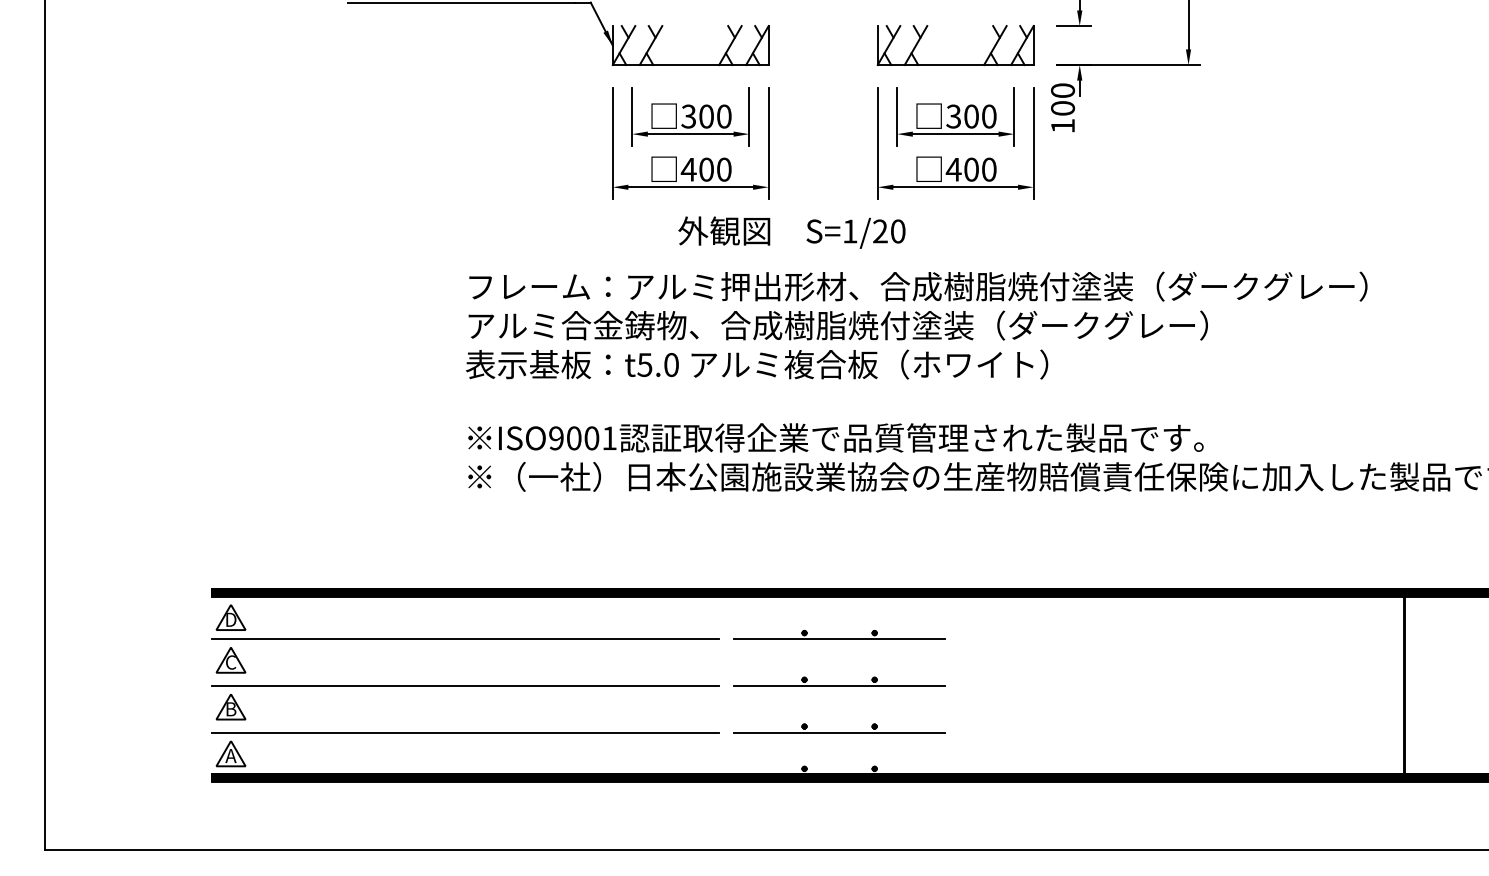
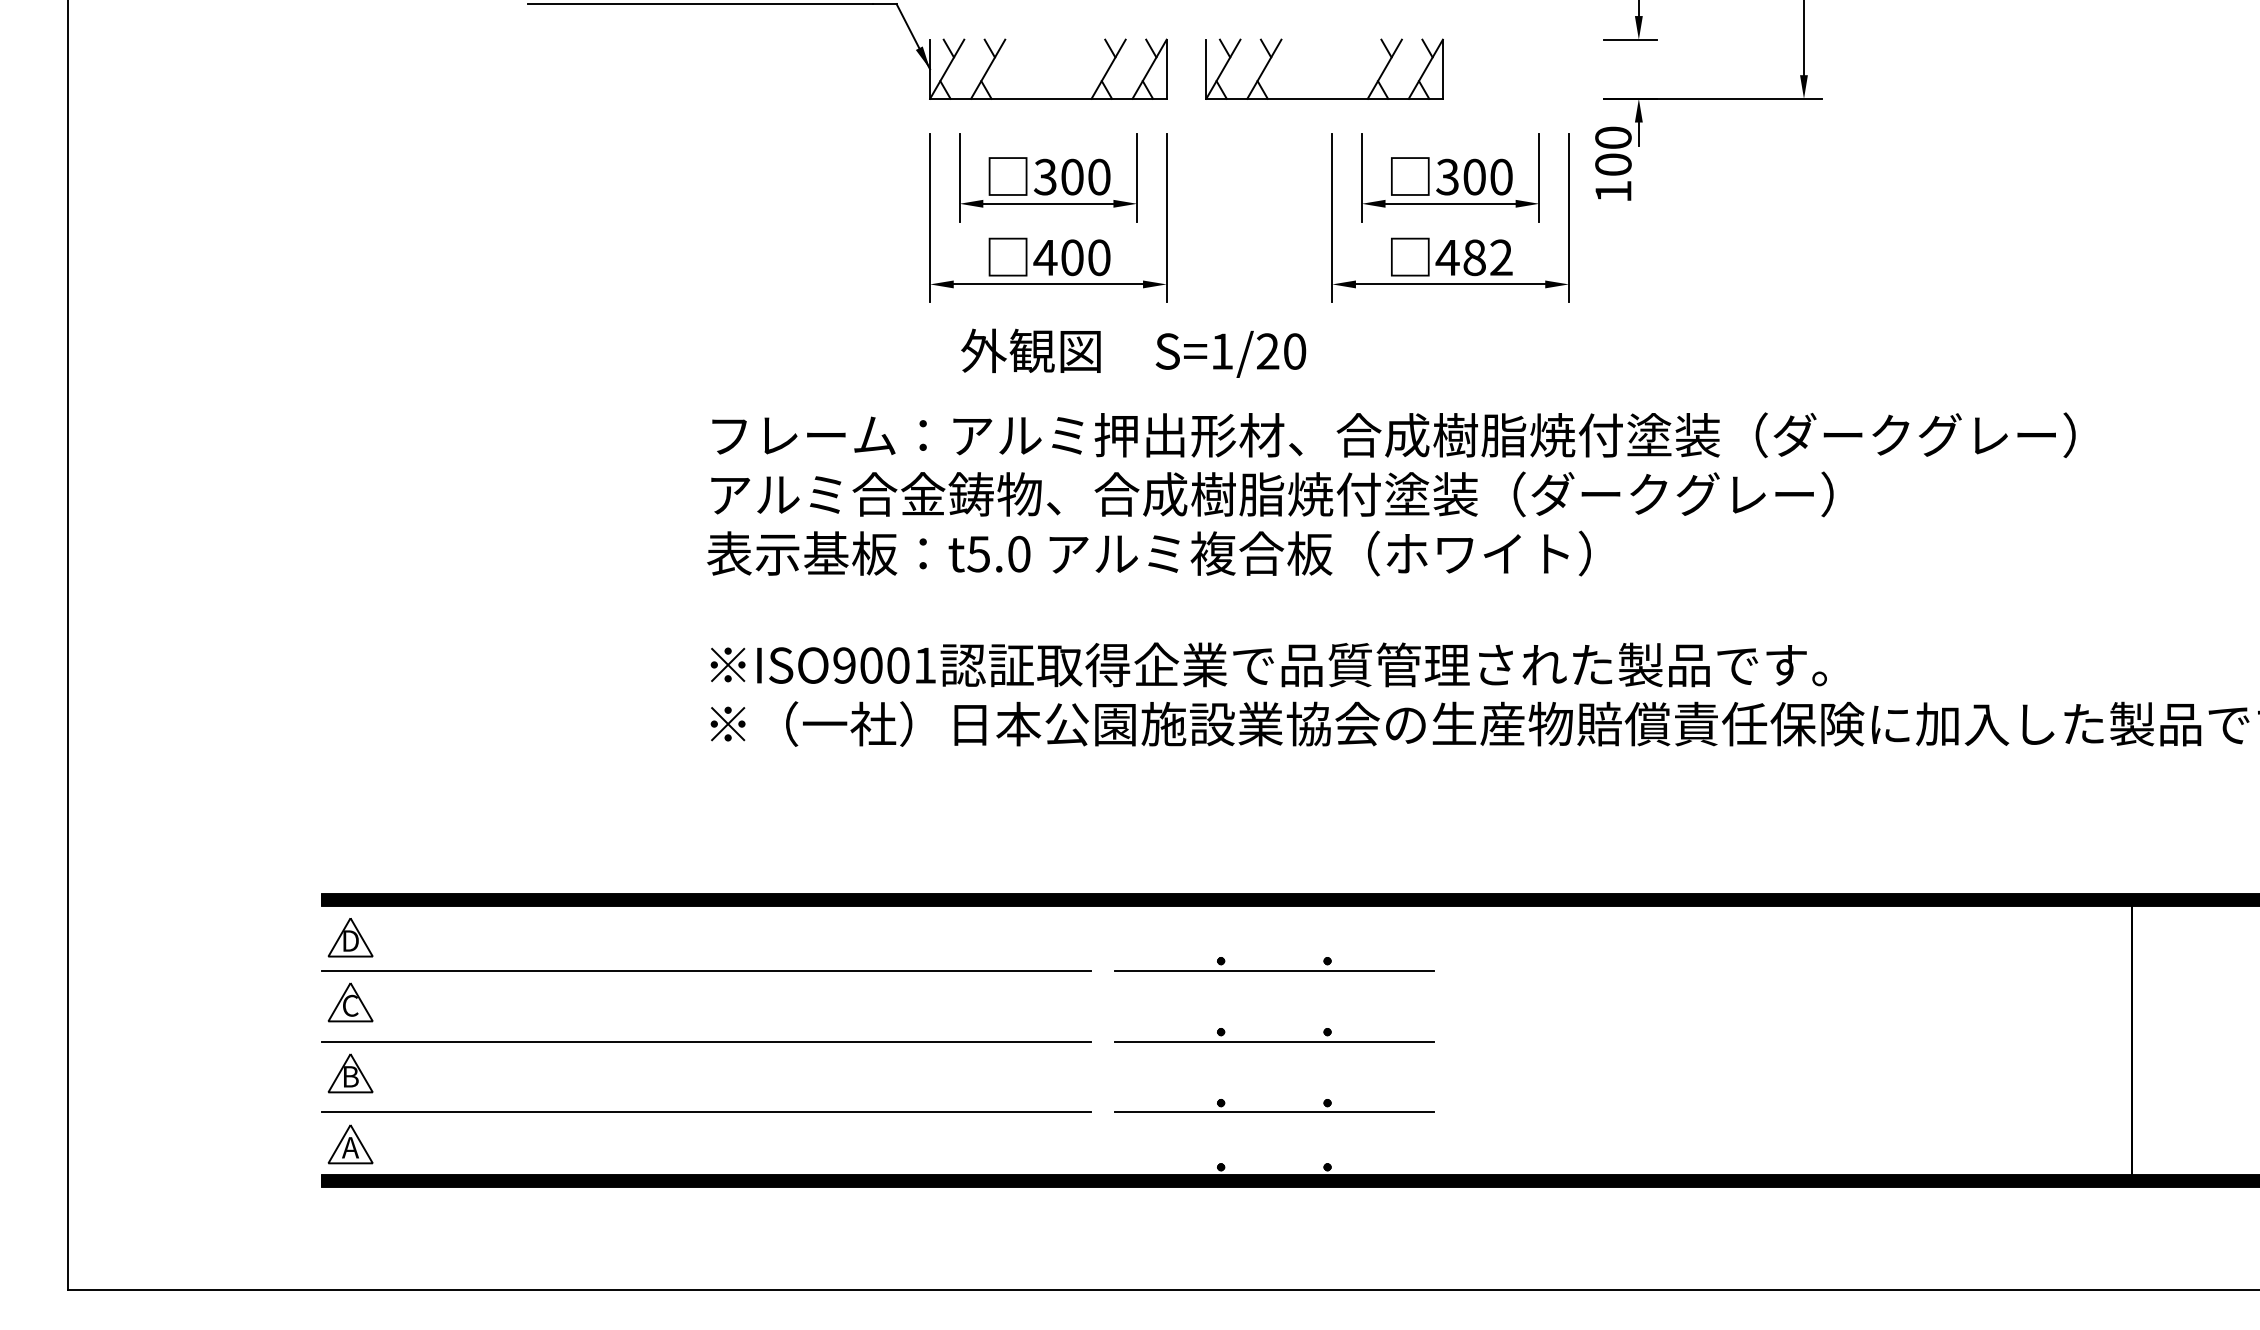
part: (955, 64) -> (1324, 98), moved
text: (980, 169) -> (1488, 257), 400 -> 482
text: (791, 232) -> (1133, 353), moved

